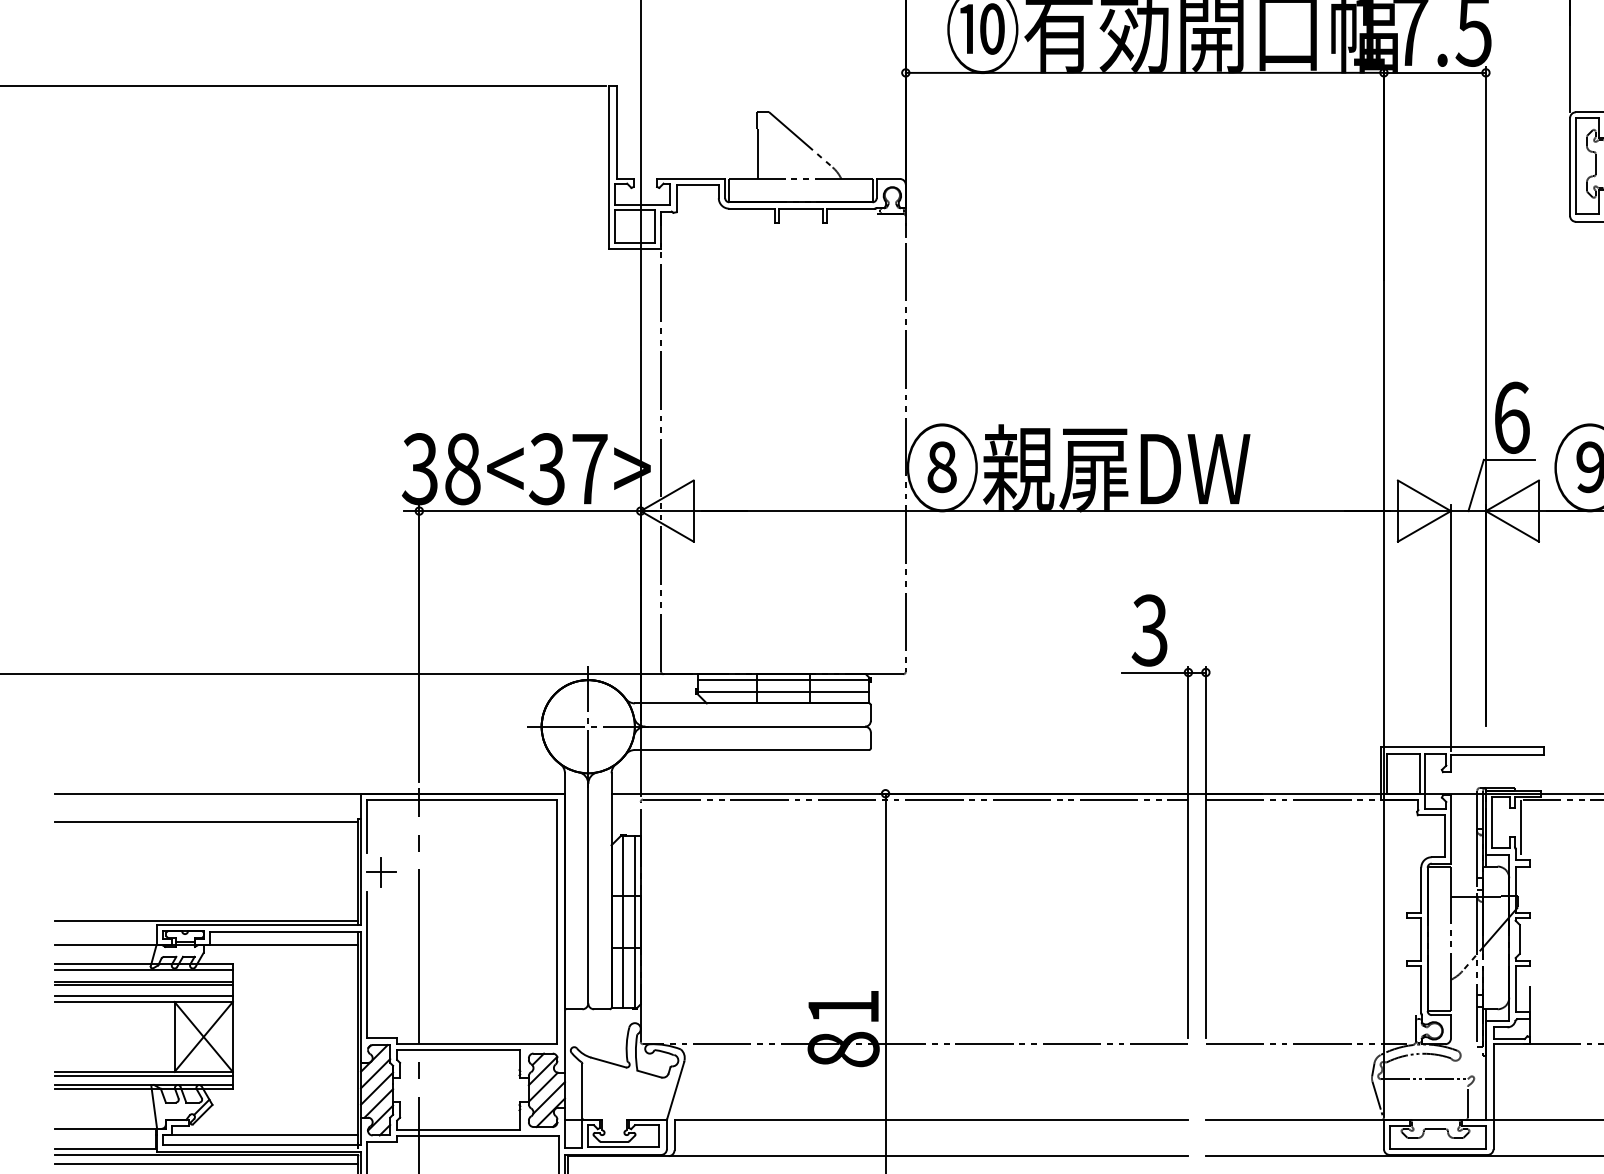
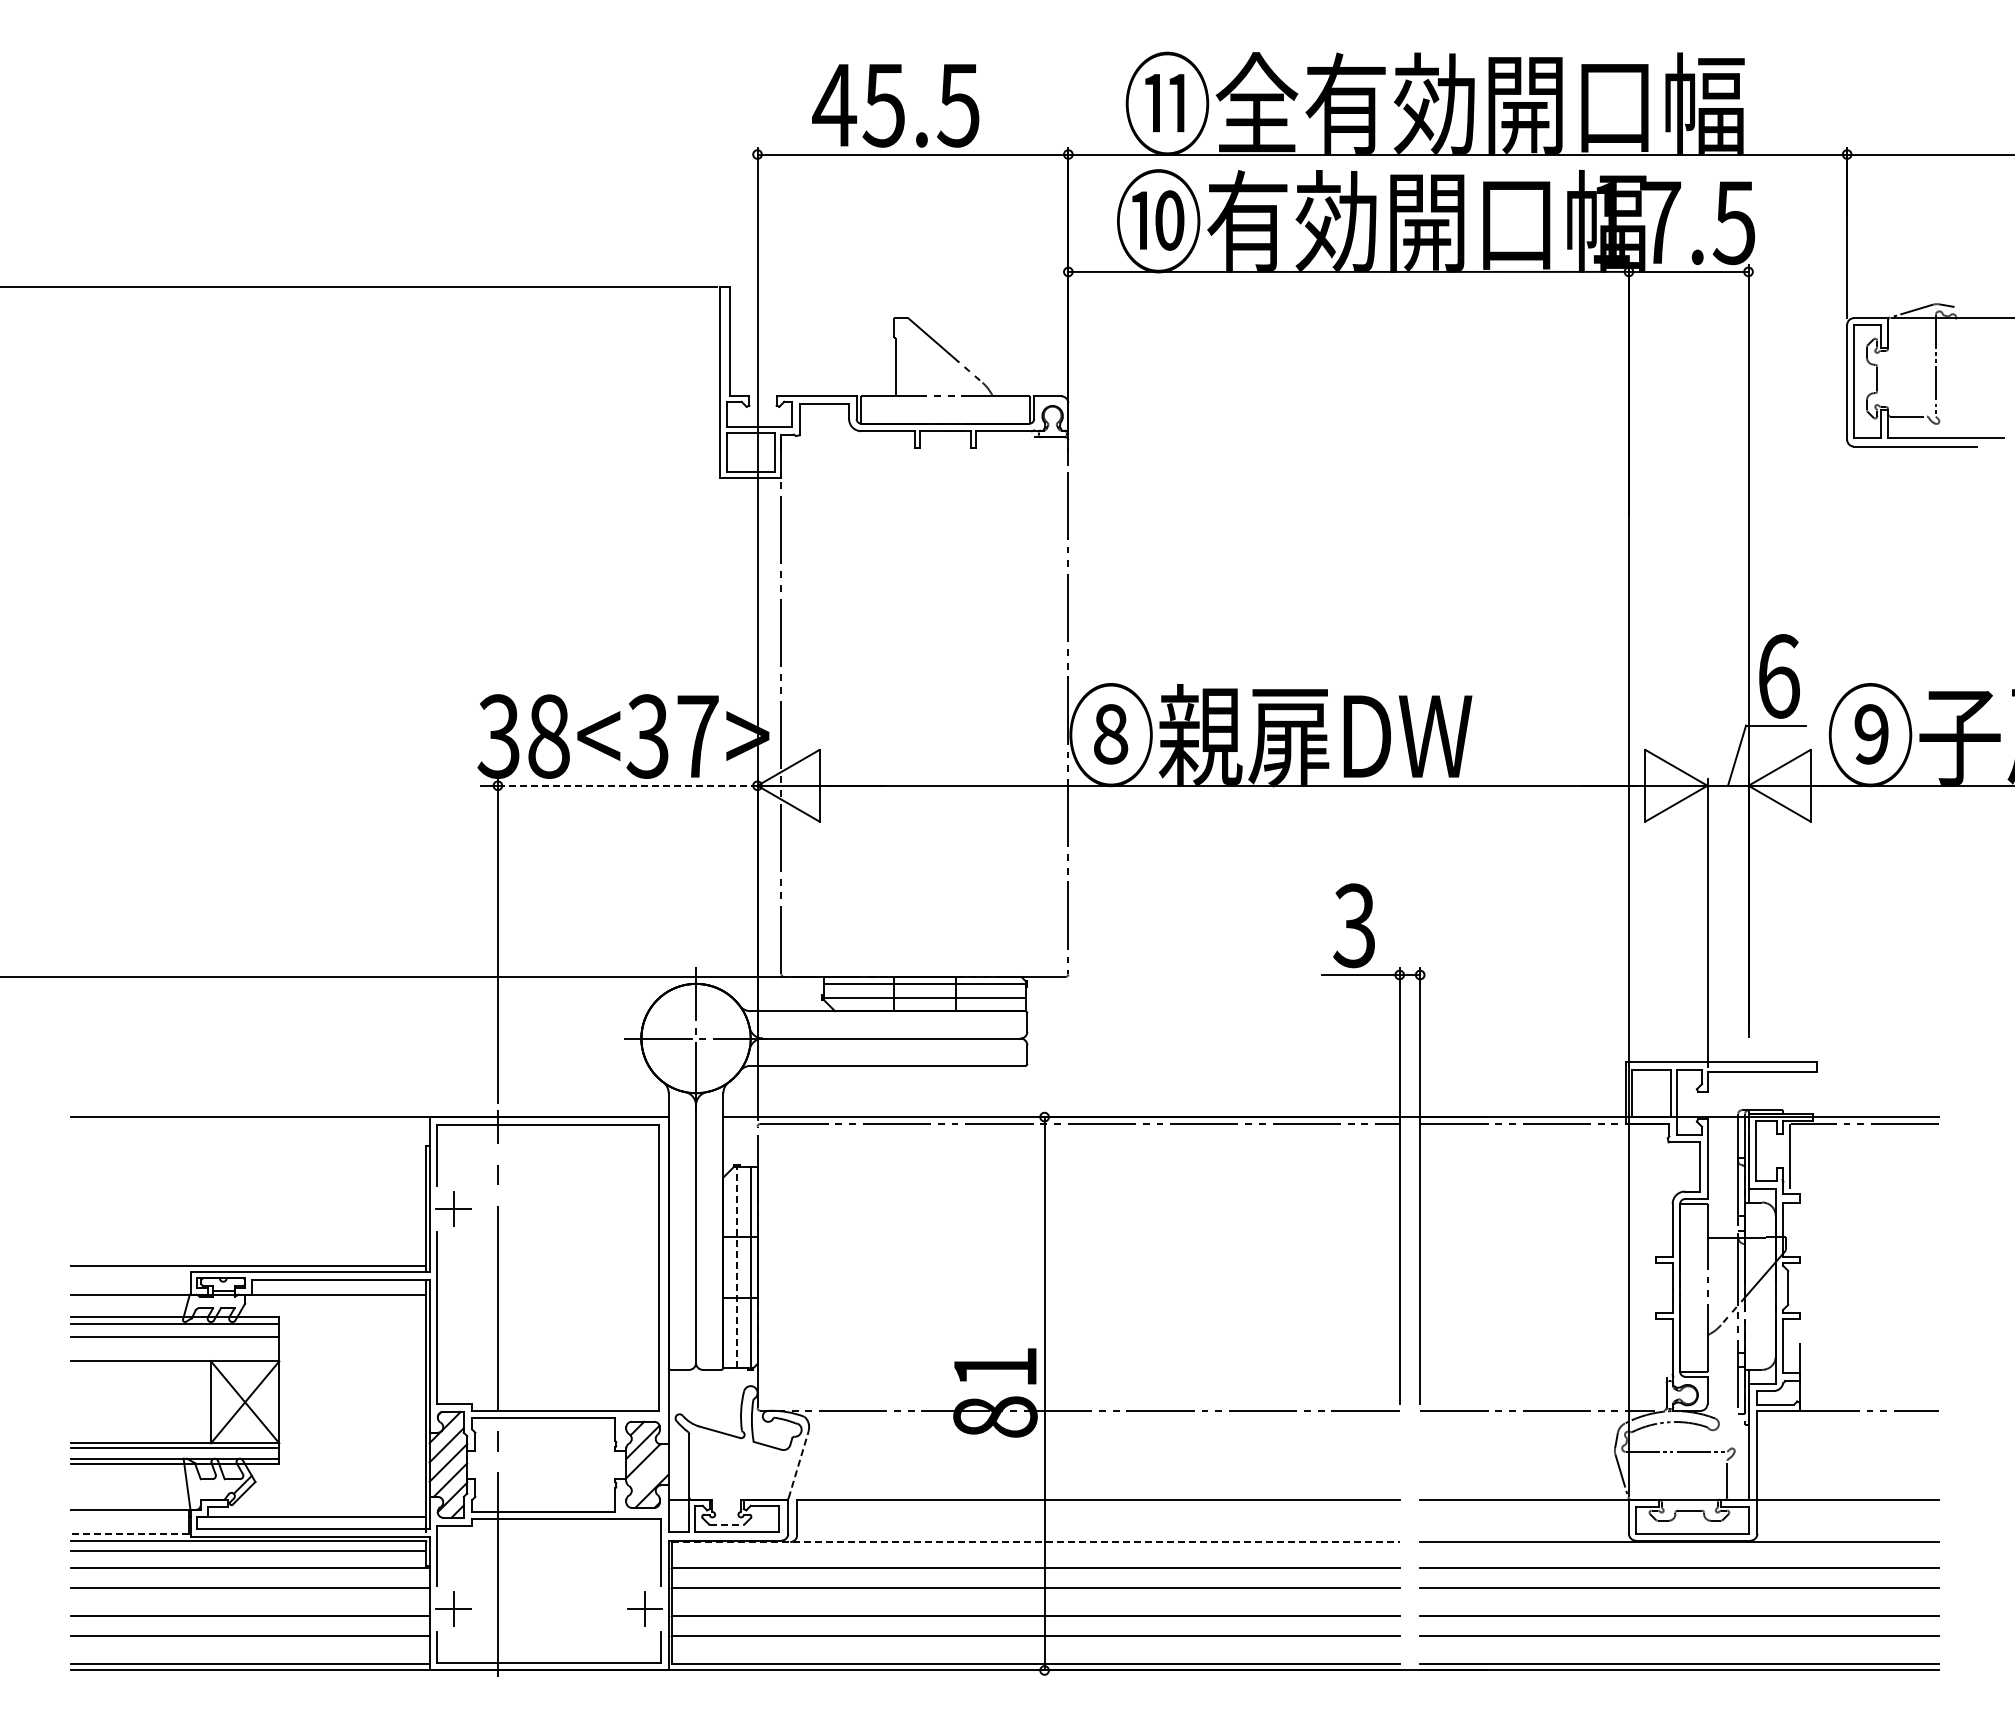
line: (529, 510) -> (627, 785), solid -> dashed
line: (206, 821) -> (248, 1149), removed
line: (623, 921) -> (737, 1266), solid -> dashed
line: (143, 984) -> (174, 1340), removed
line: (143, 996) -> (174, 1354), removed
line: (675, 1090) -> (798, 1465), solid -> dashed
line: (548, 1097) -> (649, 1473), removed
line: (615, 1141) -> (727, 1524), solid -> dashed
line: (105, 1148) -> (129, 1533), solid -> dashed
line: (877, 1156) -> (1035, 1542), solid -> dashed

